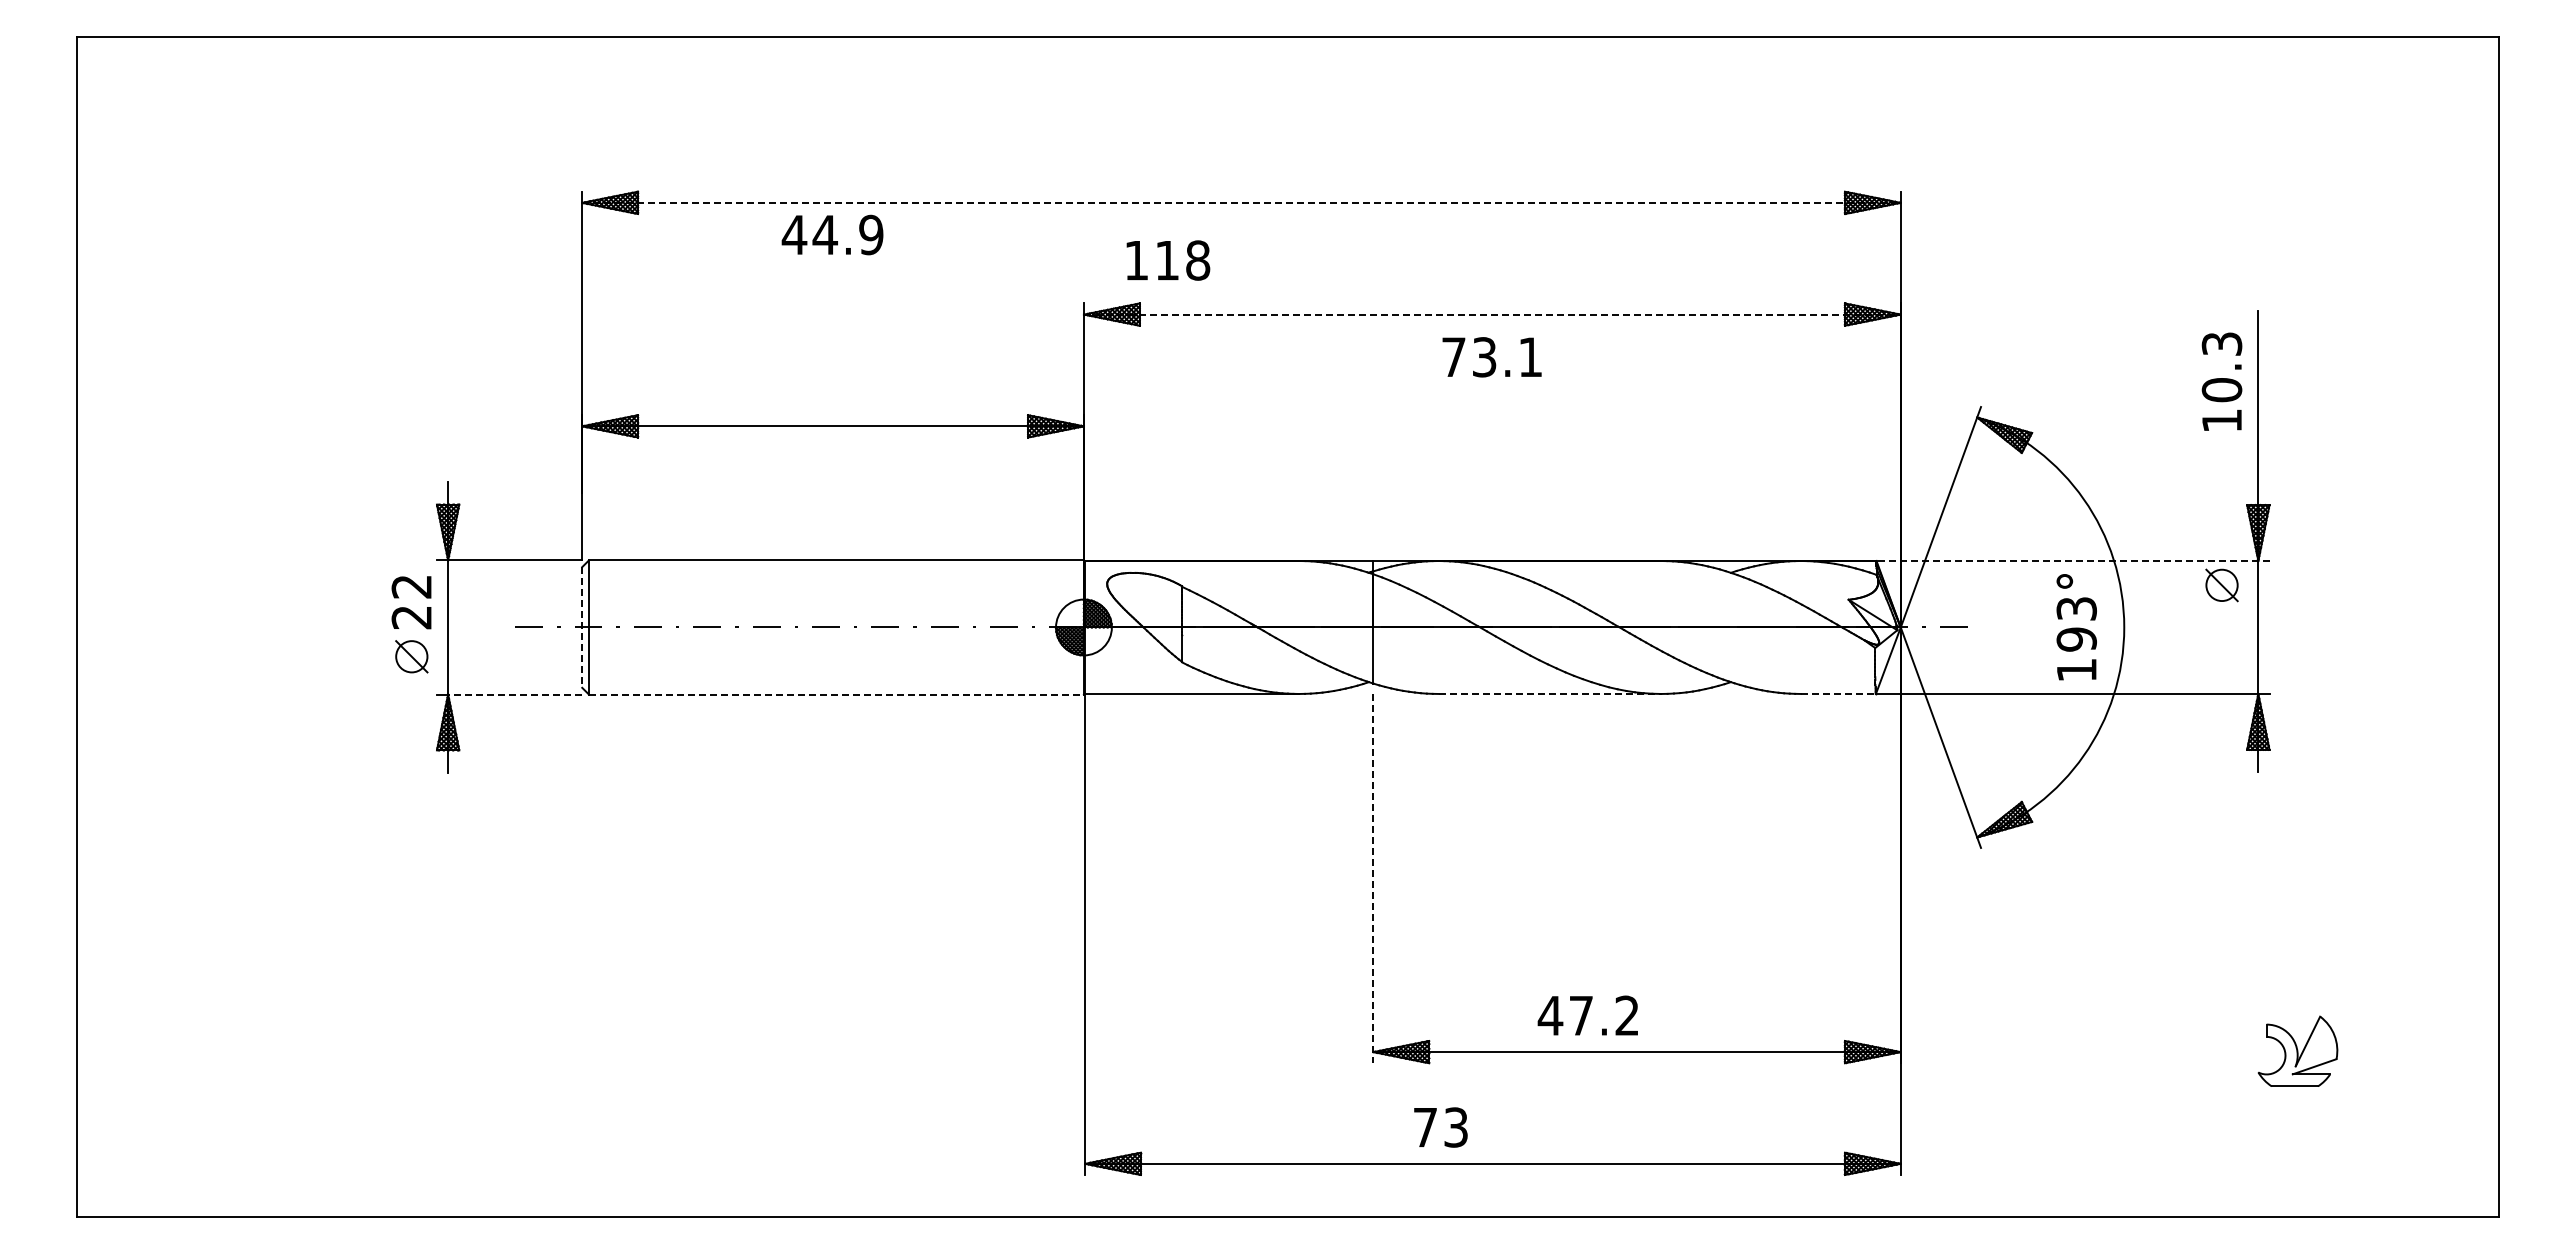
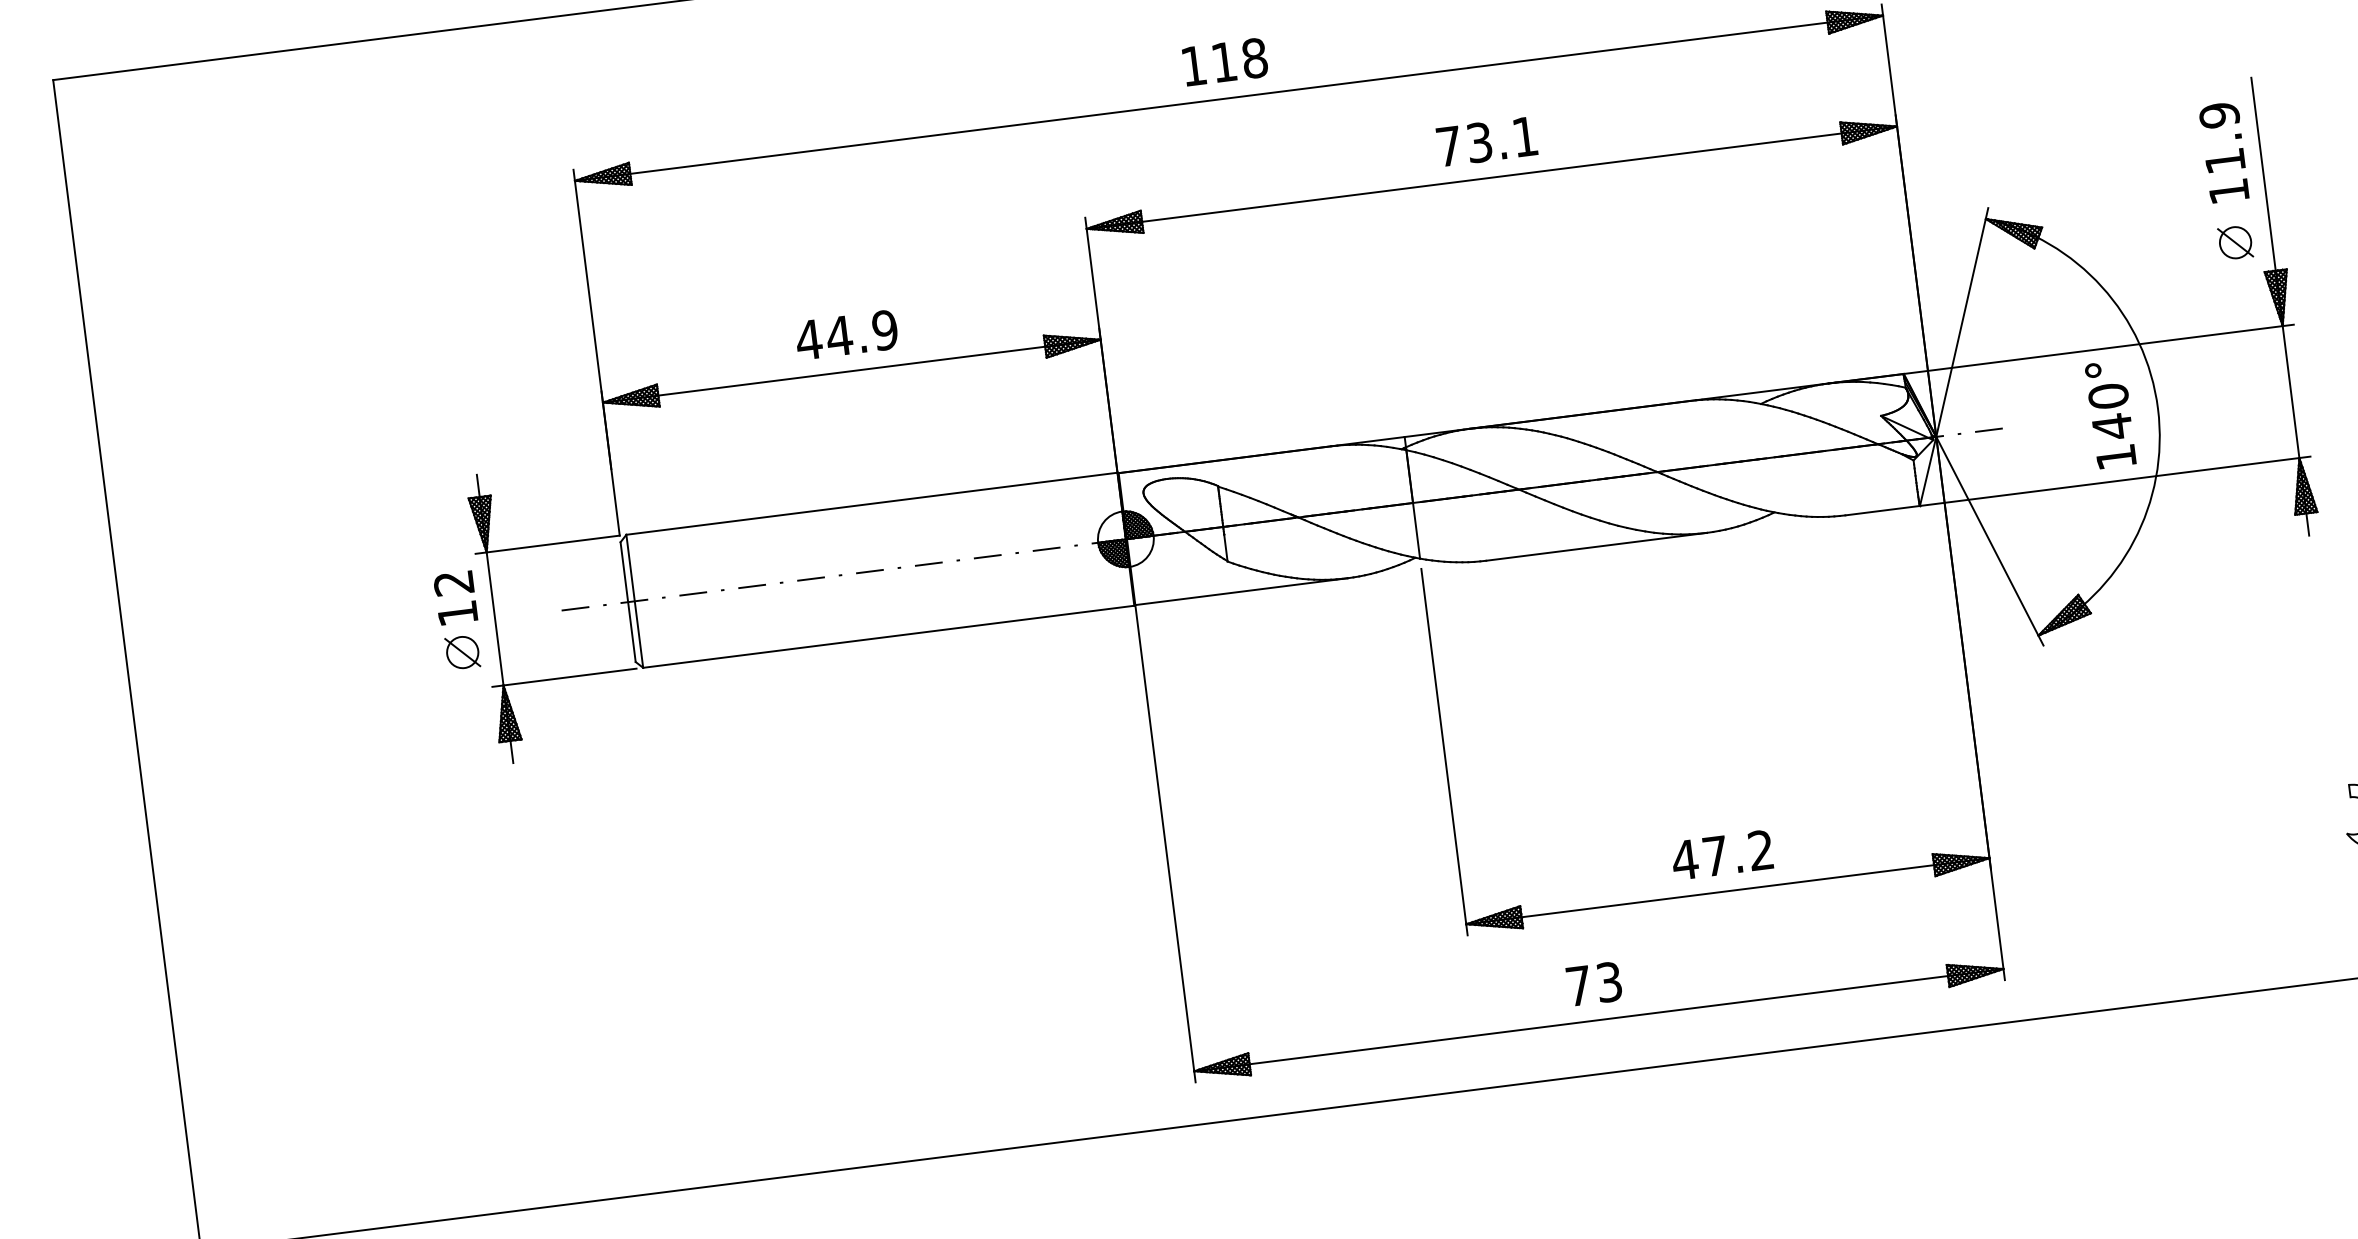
line: (1242, 202) -> (1229, 97), dashed -> solid
text: (832, 234) -> (846, 334), moved
text: (1168, 260) -> (1225, 62), moved
line: (1492, 314) -> (1491, 177), dashed -> solid
text: (1491, 357) -> (1486, 141), moved
text: (2221, 367) -> (2221, 138), 10.3 -> 11.9
line: (2072, 561) -> (2098, 349), dashed -> solid
part: (2221, 585) -> (2235, 242), moved
text: (411, 617) -> (457, 613), 22 -> 12
text: (2076, 624) -> (2110, 411), 193° -> 140°
line: (582, 627) -> (628, 602), dashed -> solid
line: (1550, 693) -> (1597, 546), dashed -> solid
line: (1838, 693) -> (1882, 510), dashed -> solid
line: (514, 694) -> (569, 677), dashed -> solid
line: (836, 694) -> (888, 636), dashed -> solid
line: (1373, 878) -> (1444, 752), dashed -> solid
text: (1587, 1015) -> (1721, 855), moved
text: (1440, 1127) -> (1593, 984), moved

